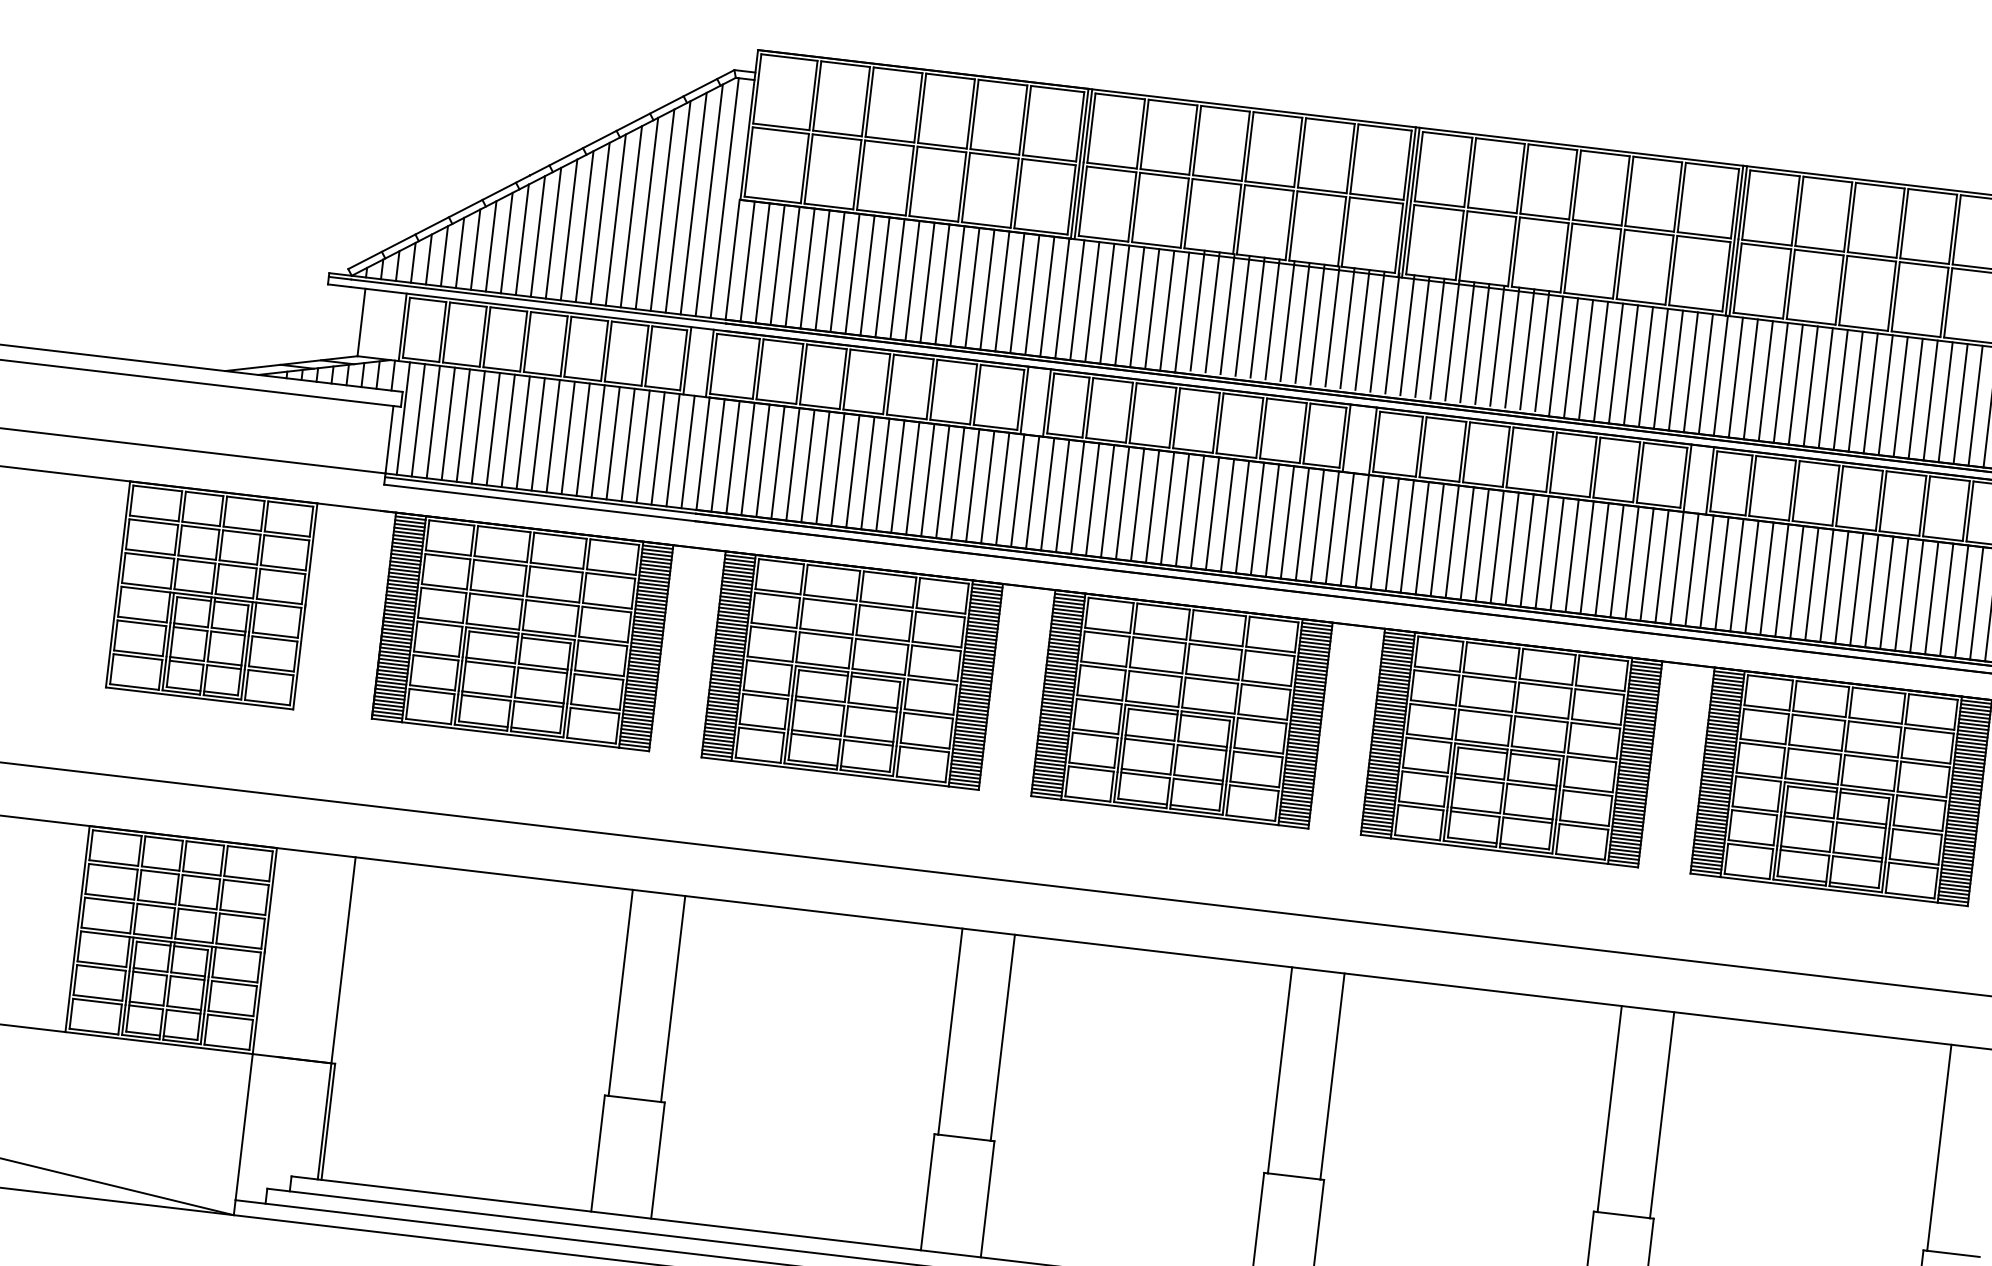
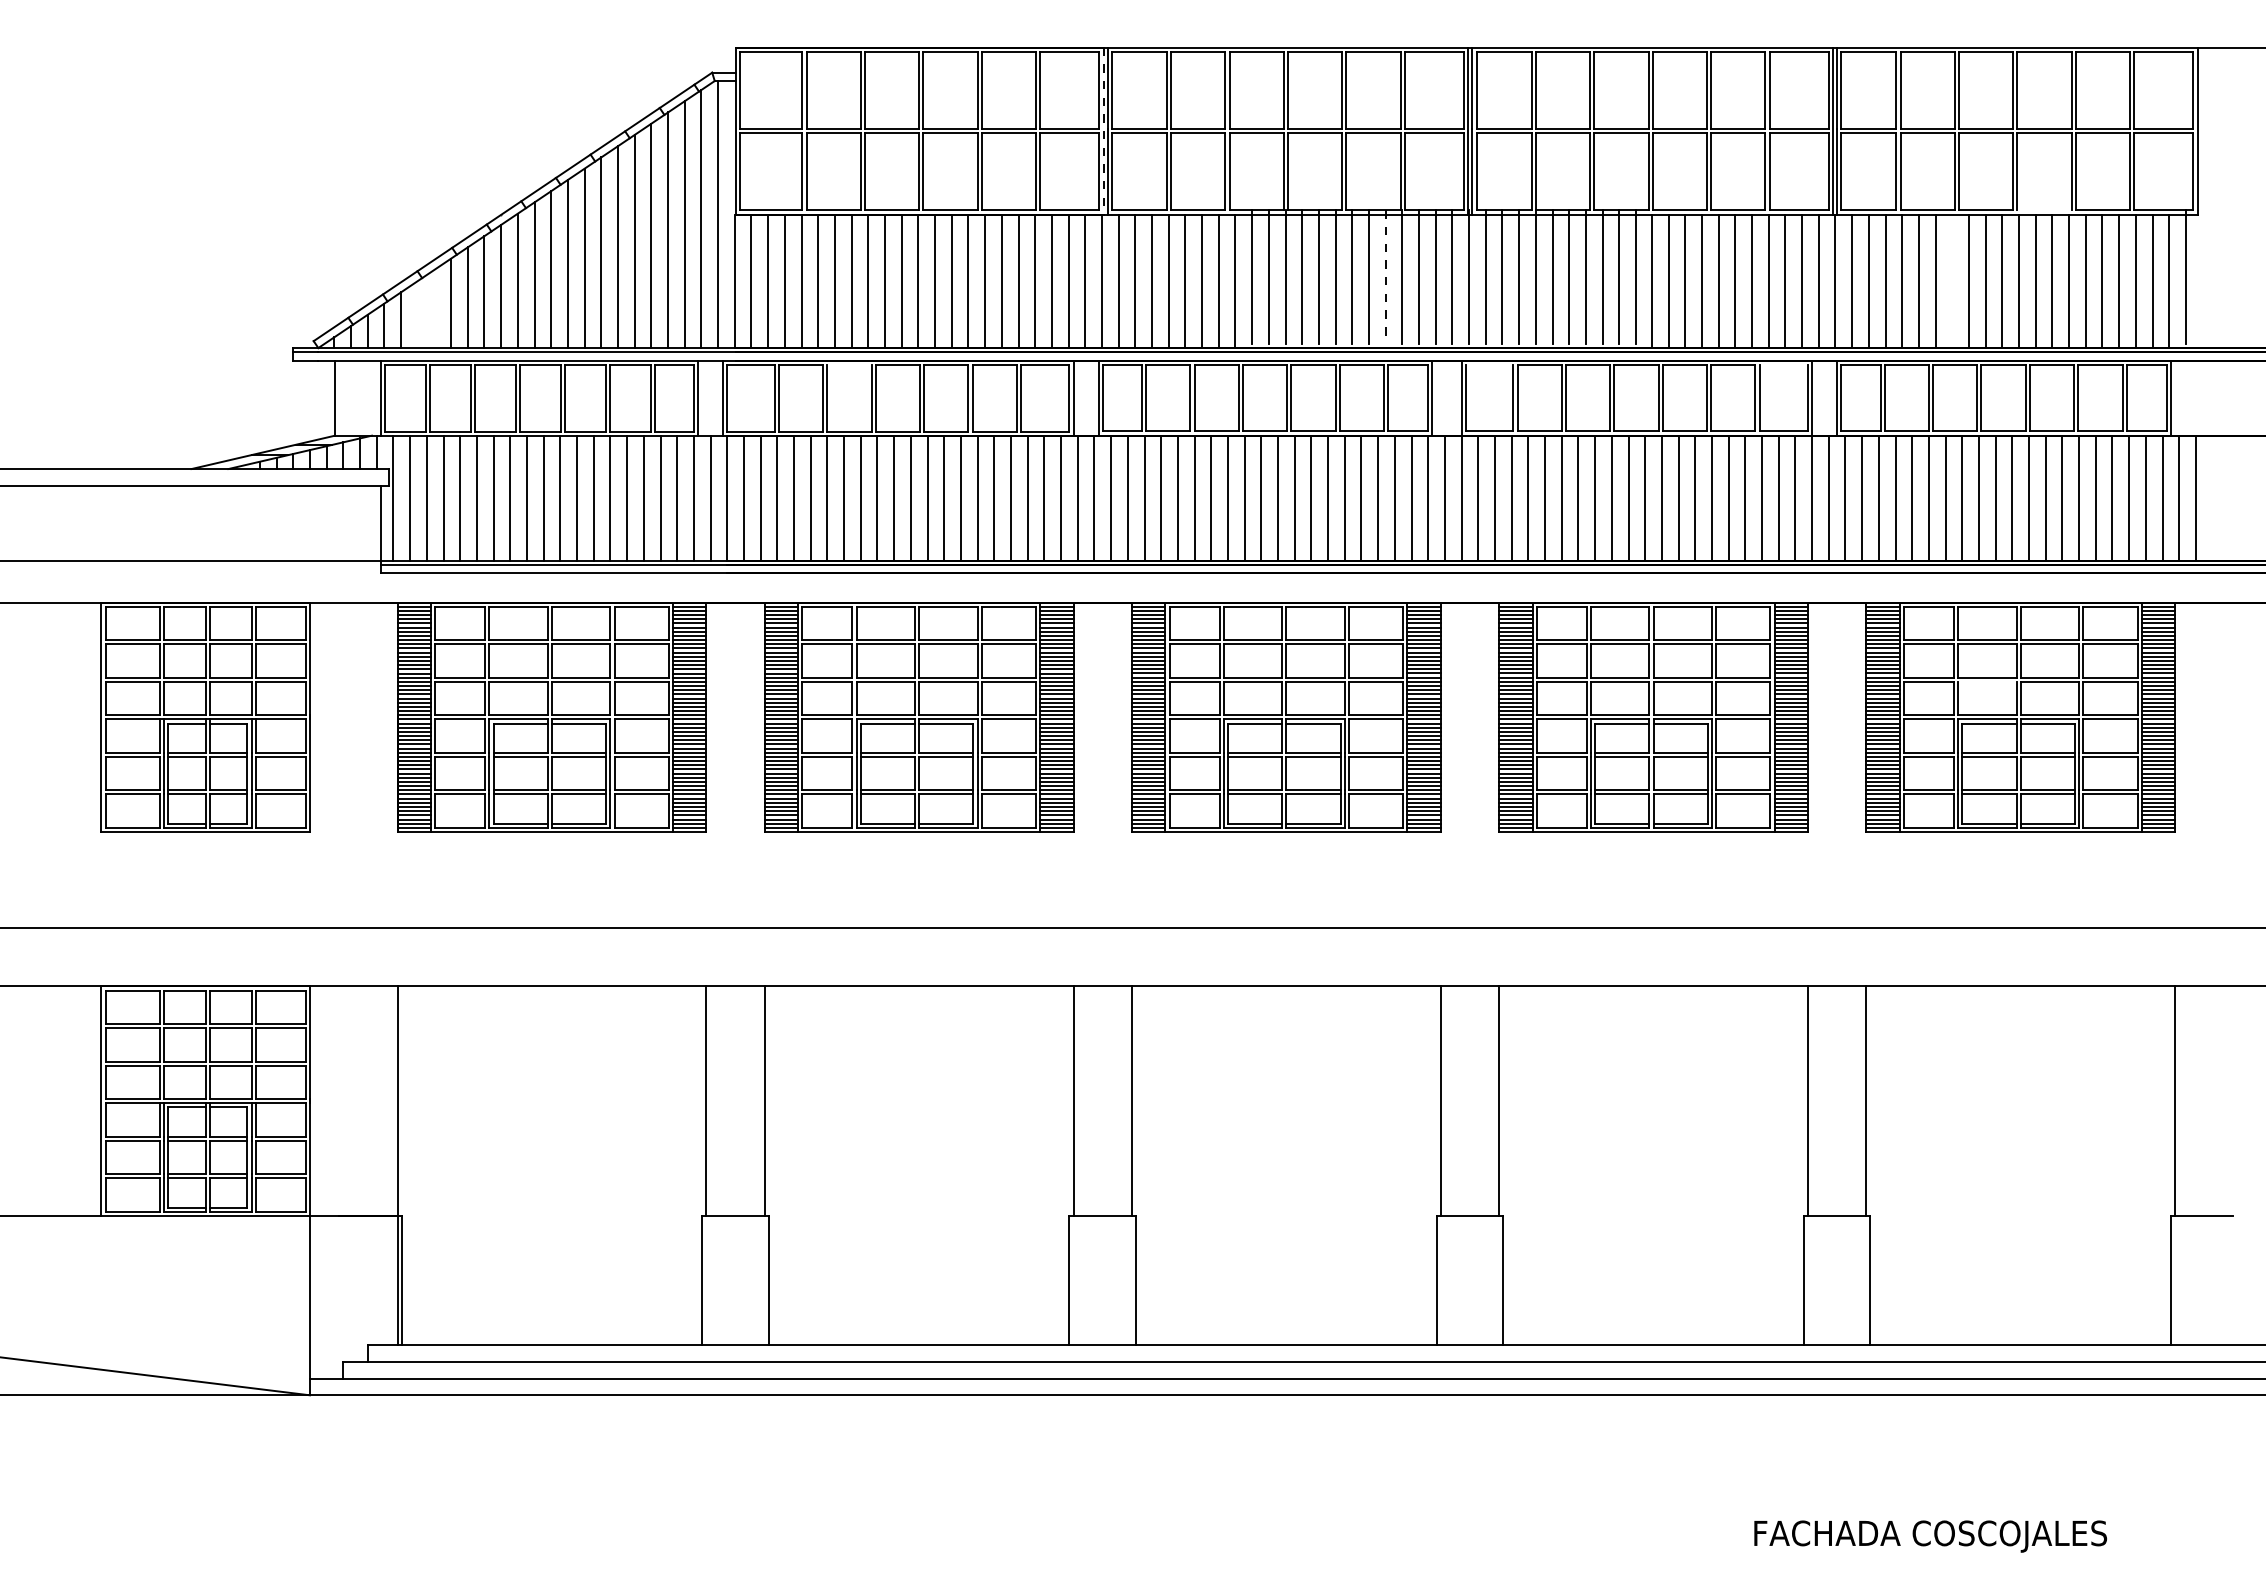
line: (1079, 164) -> (1103, 131), solid -> dashed
line: (460, 252) -> (434, 308), removed
line: (444, 256) -> (417, 314), removed
line: (1317, 325) -> (1385, 277), solid -> dashed
line: (1916, 334) -> (2044, 210), removed
line: (826, 346) -> (849, 364), removed
line: (1825, 388) -> (1952, 281), removed
line: (1401, 414) -> (1489, 364), removed
line: (1665, 445) -> (1783, 364), removed
line: (1815, 751) -> (1987, 681), removed

